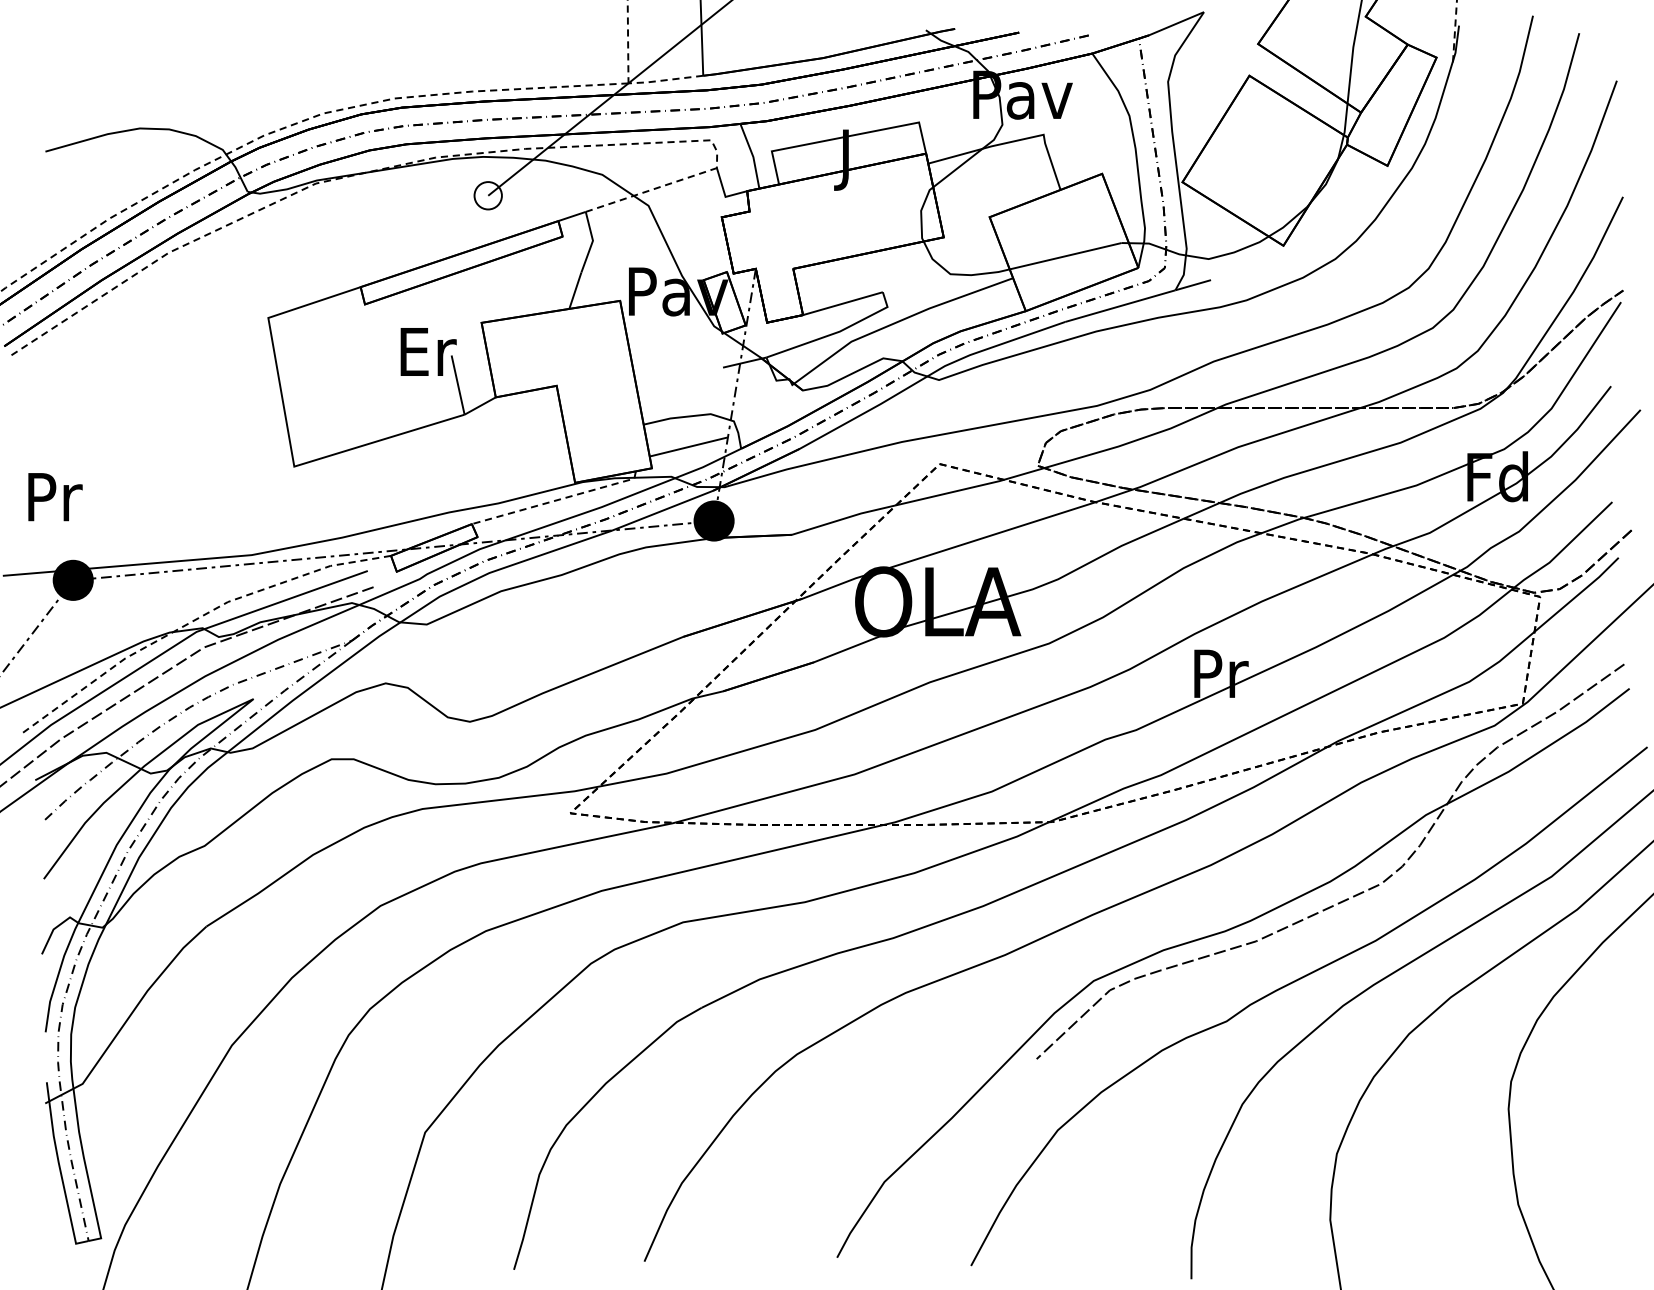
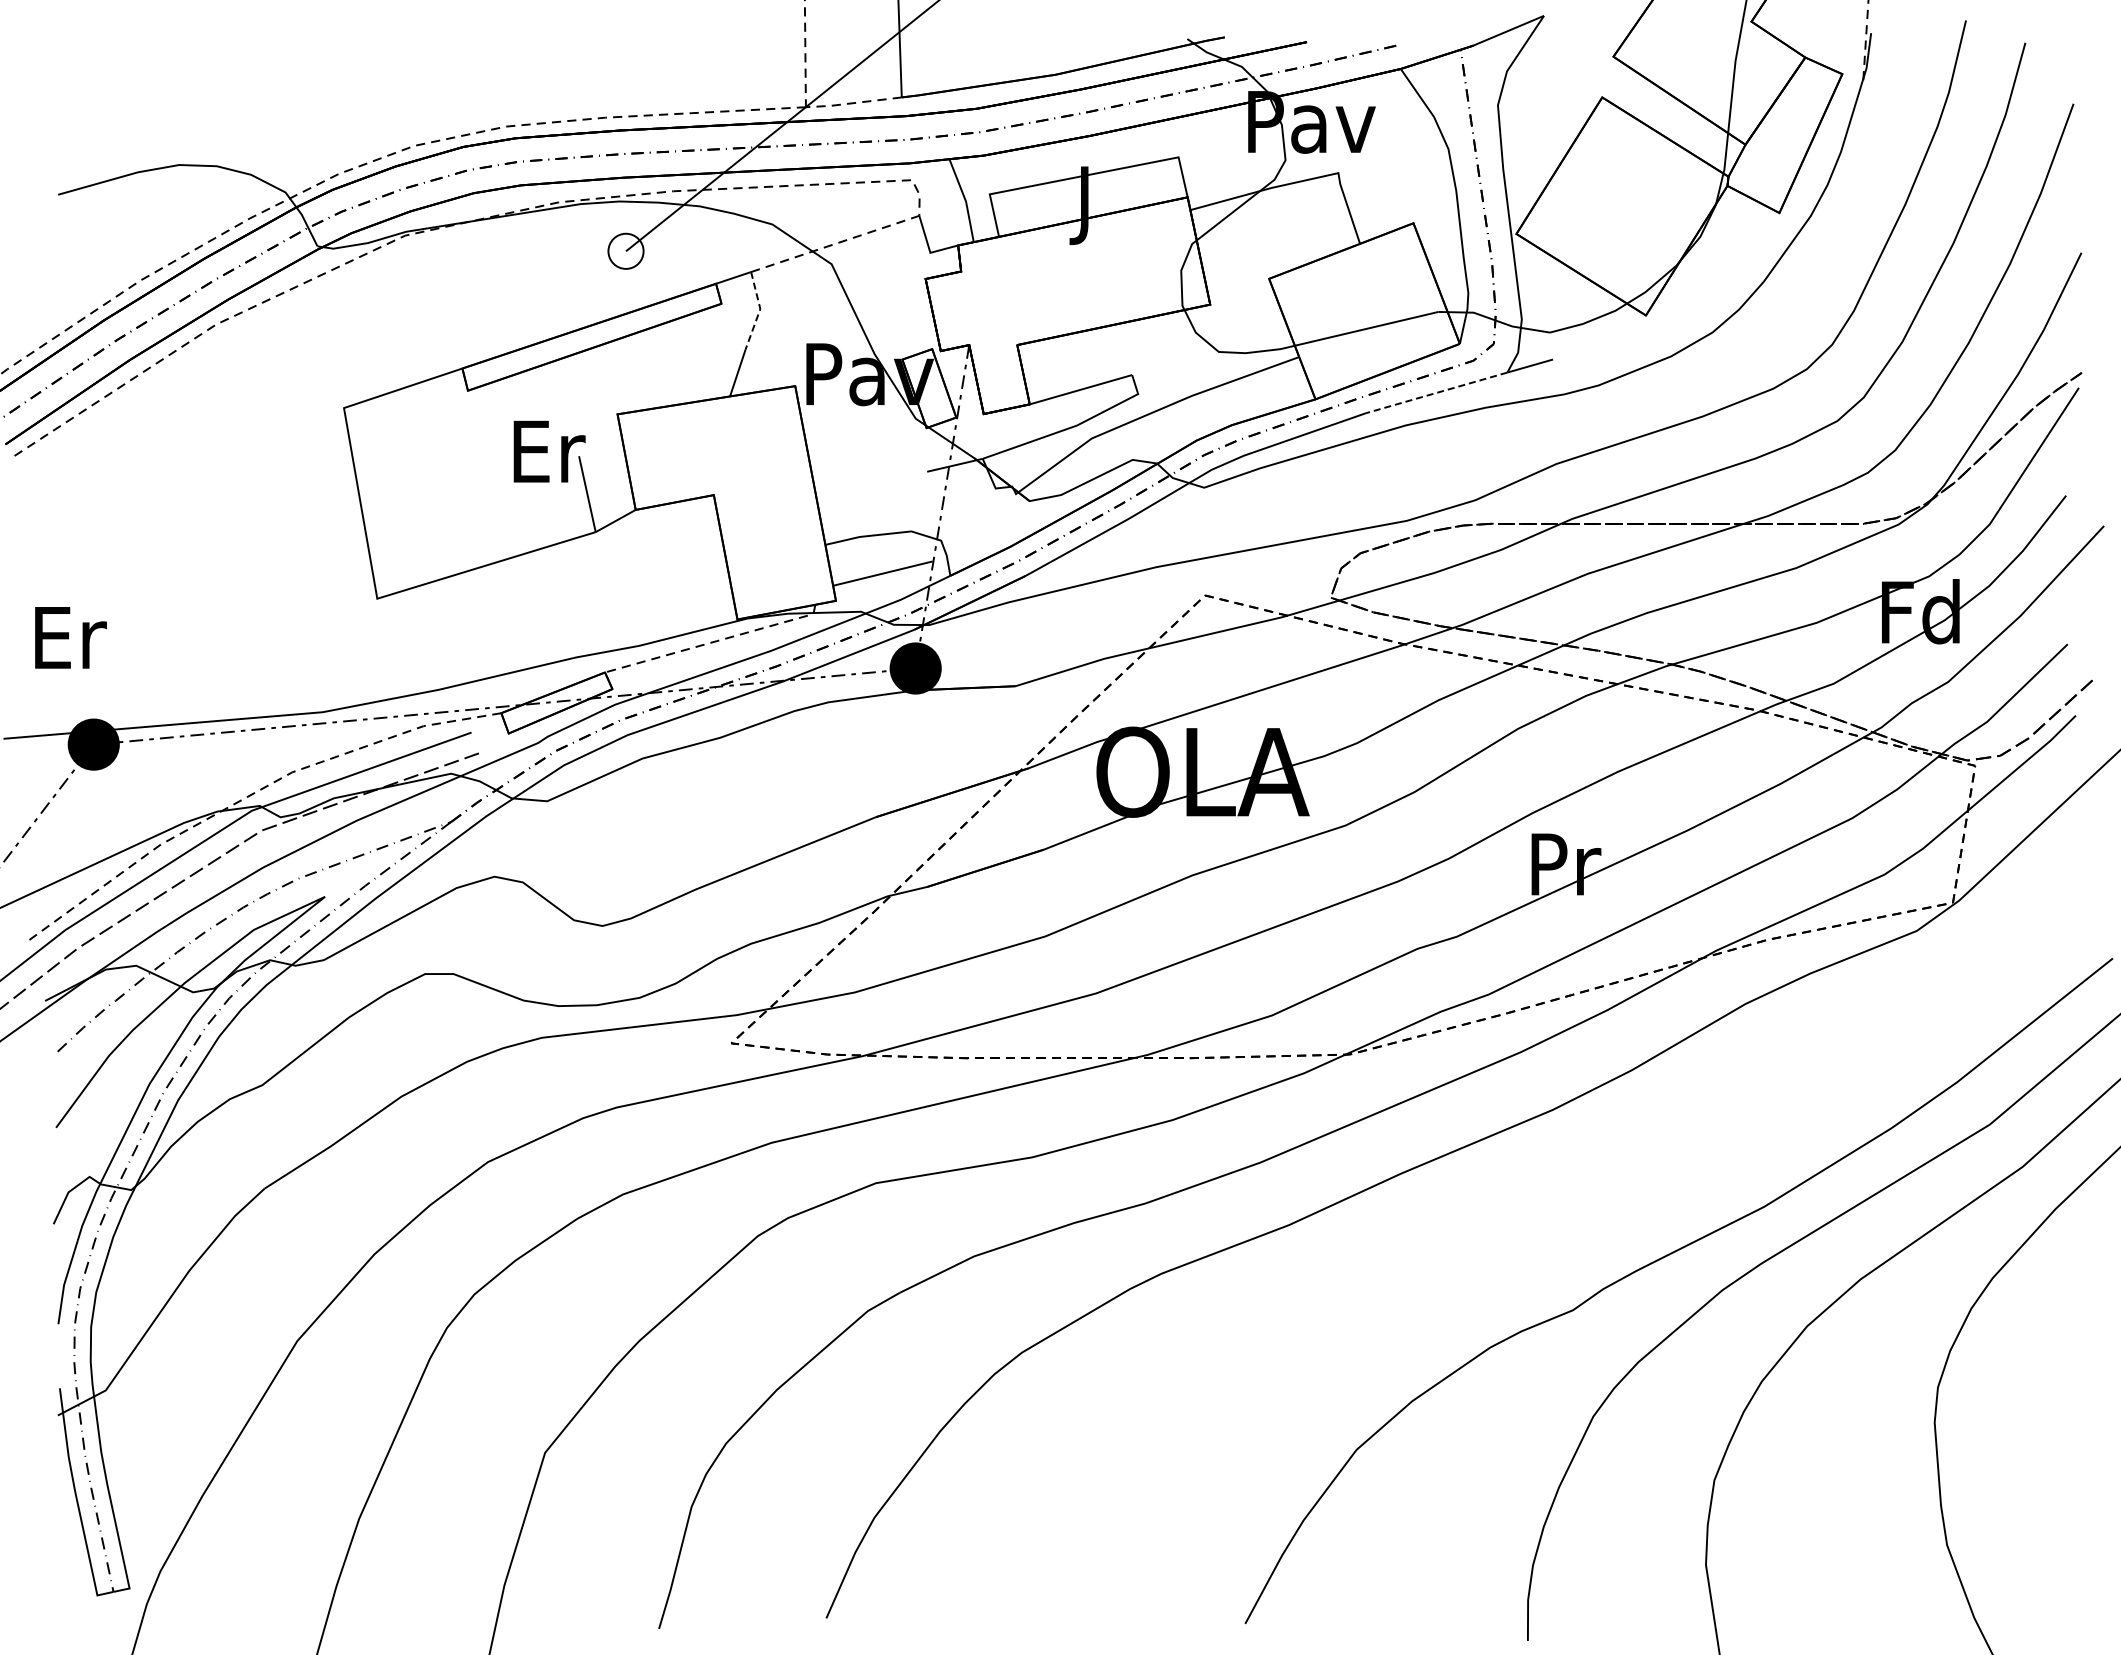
line: (592, 241) -> (759, 310), solid -> dashed
line: (1120, 305) -> (1436, 392), solid -> dashed
text: (55, 496) -> (70, 637), Pr -> Er
part: (1231, 949) -> (1579, 1218), removed

